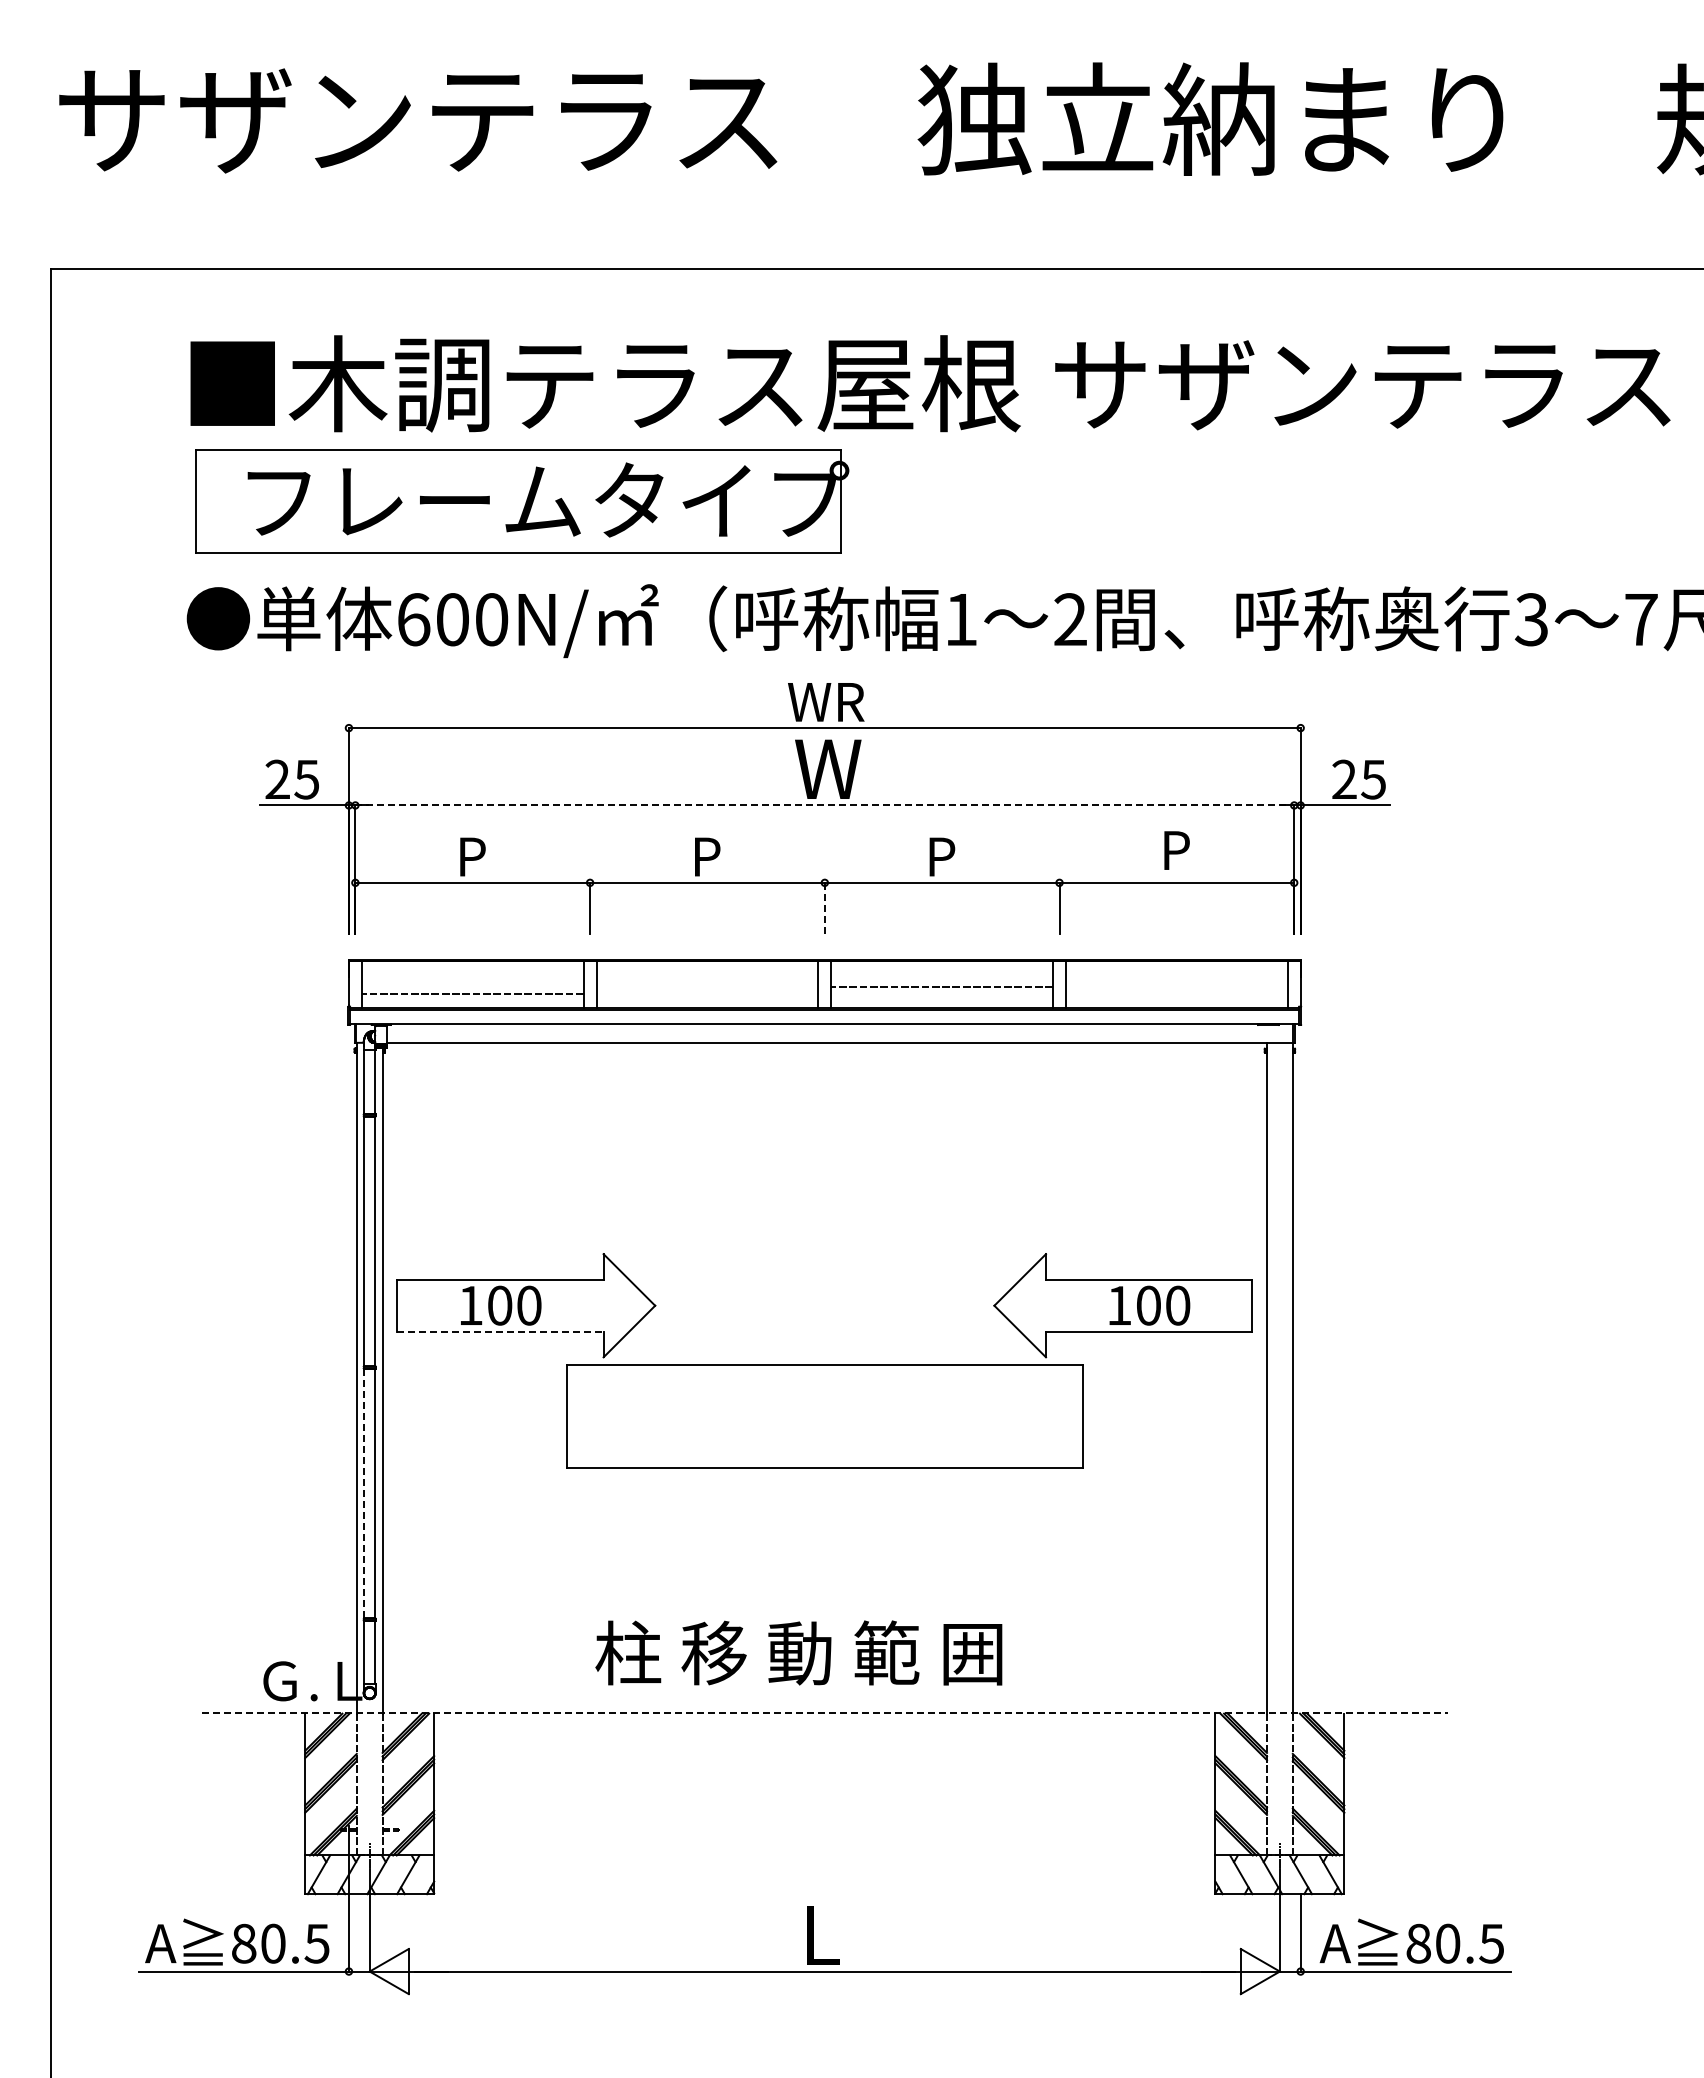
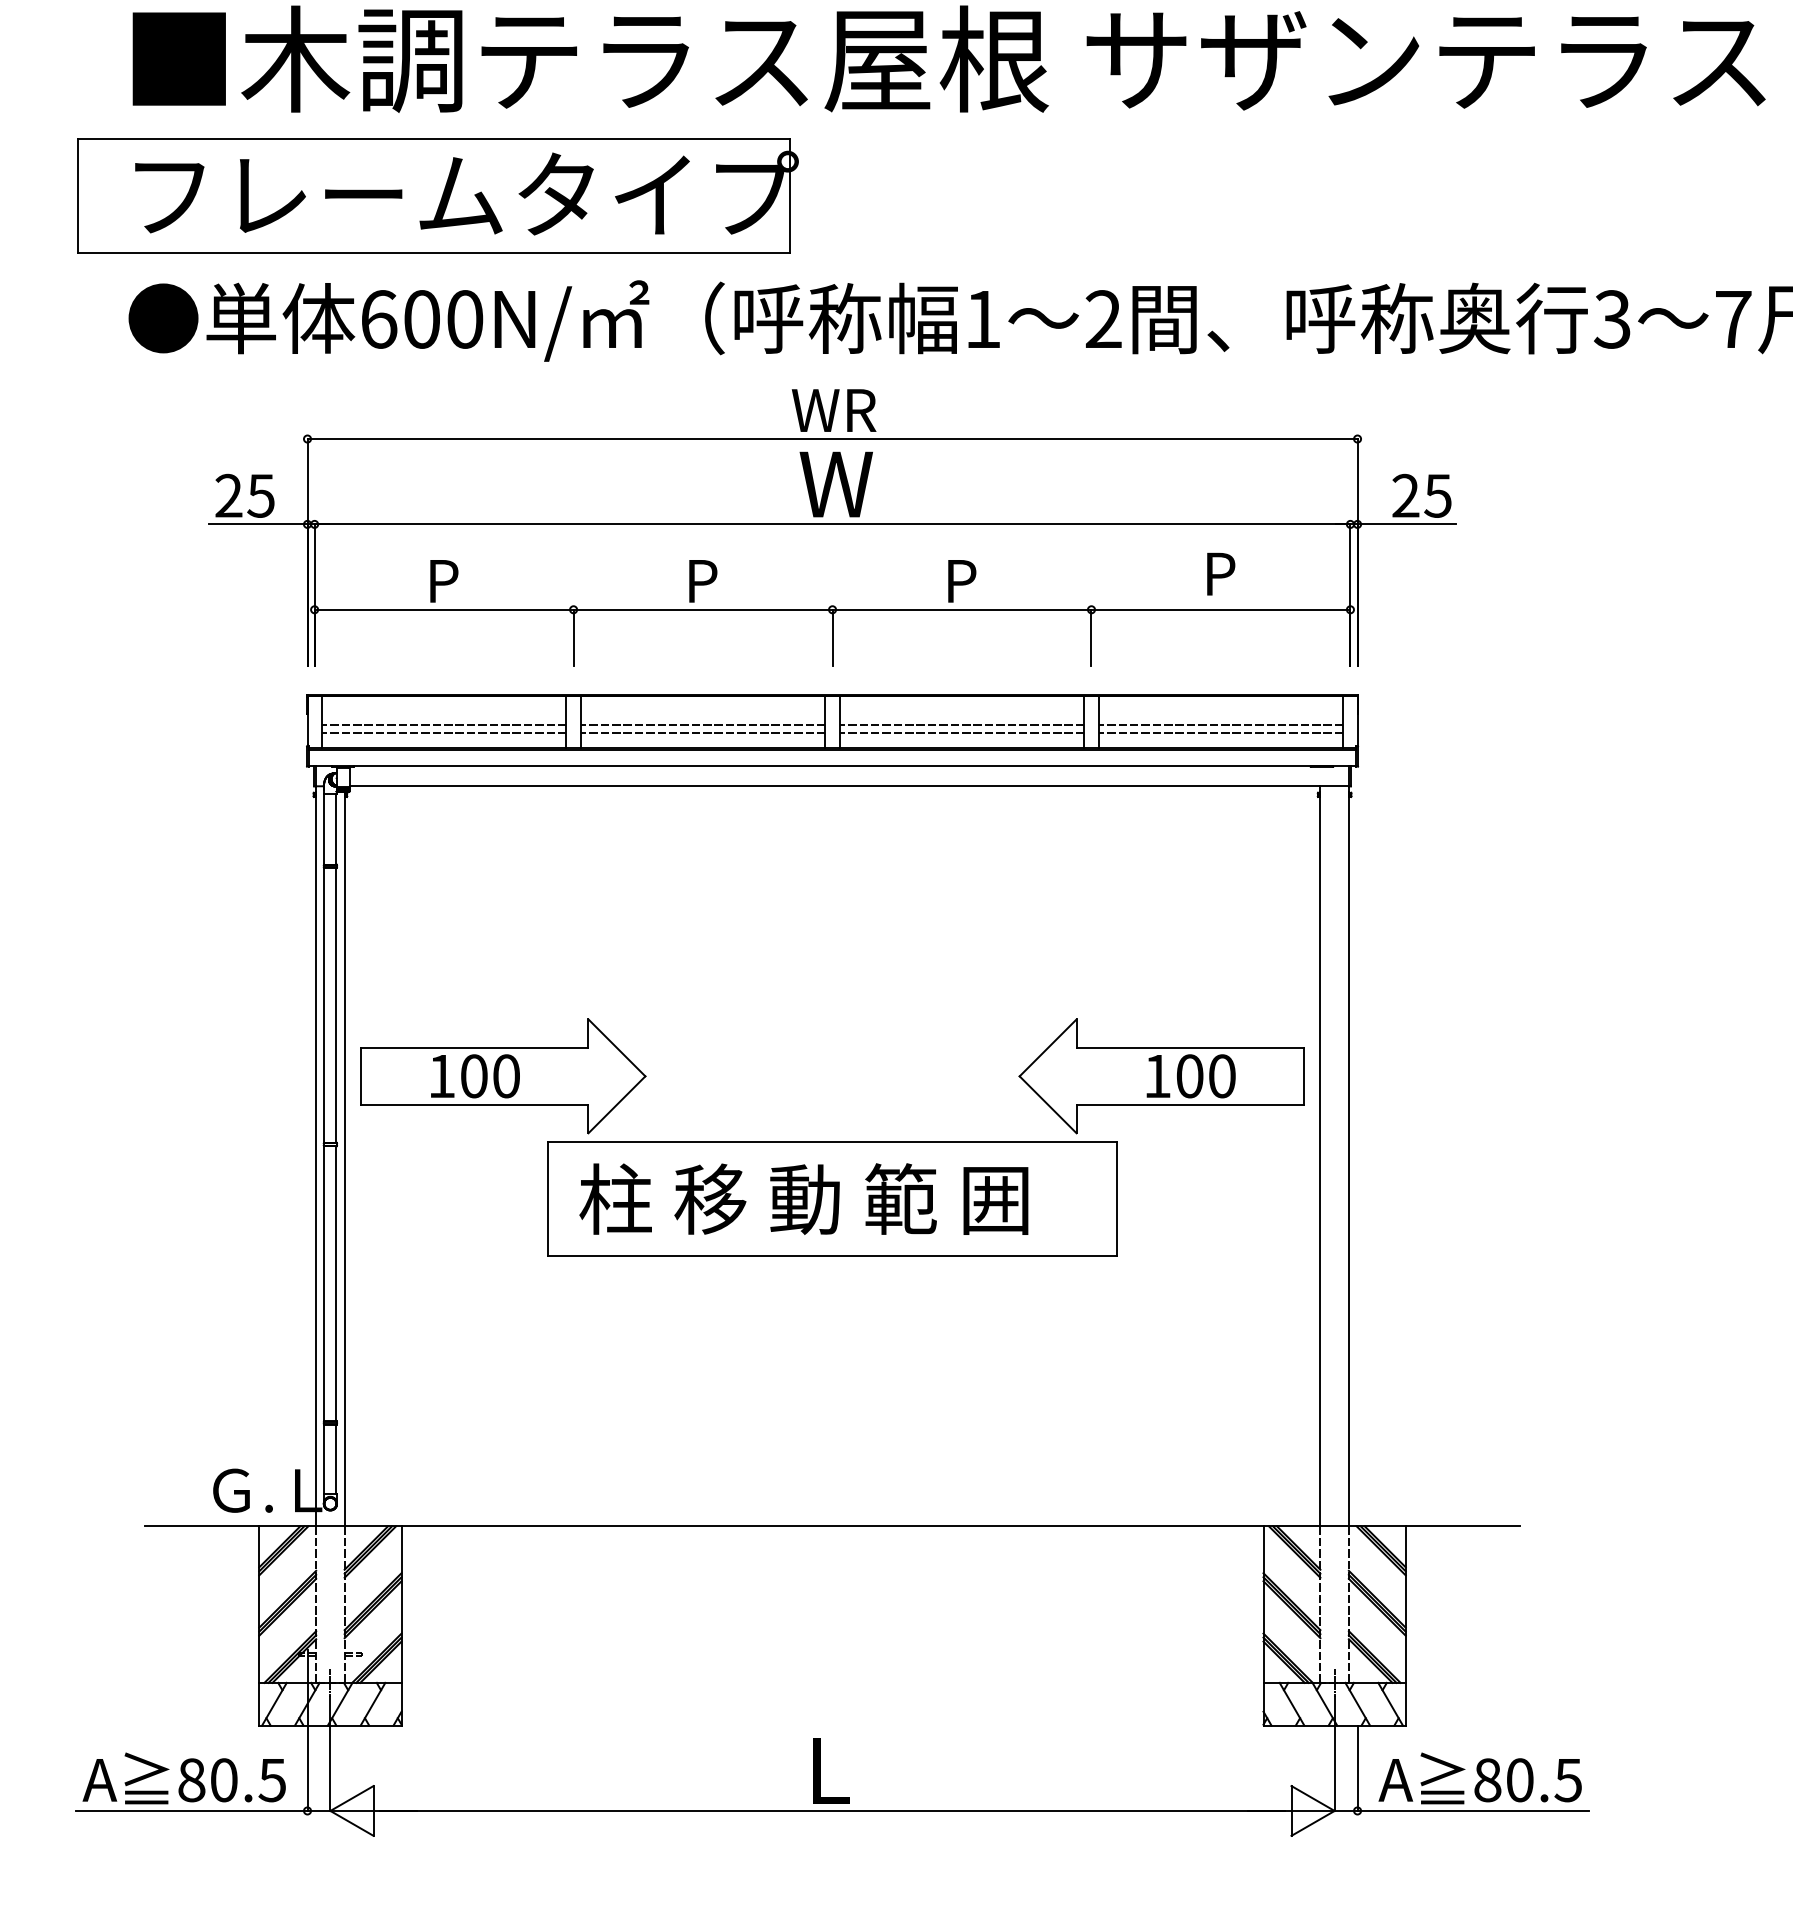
part: (522, 501) -> (438, 195), moved
line: (825, 805) -> (833, 524), dashed -> solid
line: (824, 908) -> (832, 638), dashed -> solid
line: (472, 987) -> (443, 725), added
line: (707, 987) -> (703, 725), added
line: (1176, 987) -> (1220, 725), added
line: (707, 994) -> (703, 732), added
line: (942, 994) -> (962, 732), added
line: (1176, 994) -> (1220, 732), added
line: (500, 1331) -> (474, 1104), dashed -> solid
line: (364, 1493) -> (324, 1283), dashed -> solid
text: (798, 1652) -> (803, 1198), moved
line: (824, 1713) -> (832, 1526), dashed -> solid

